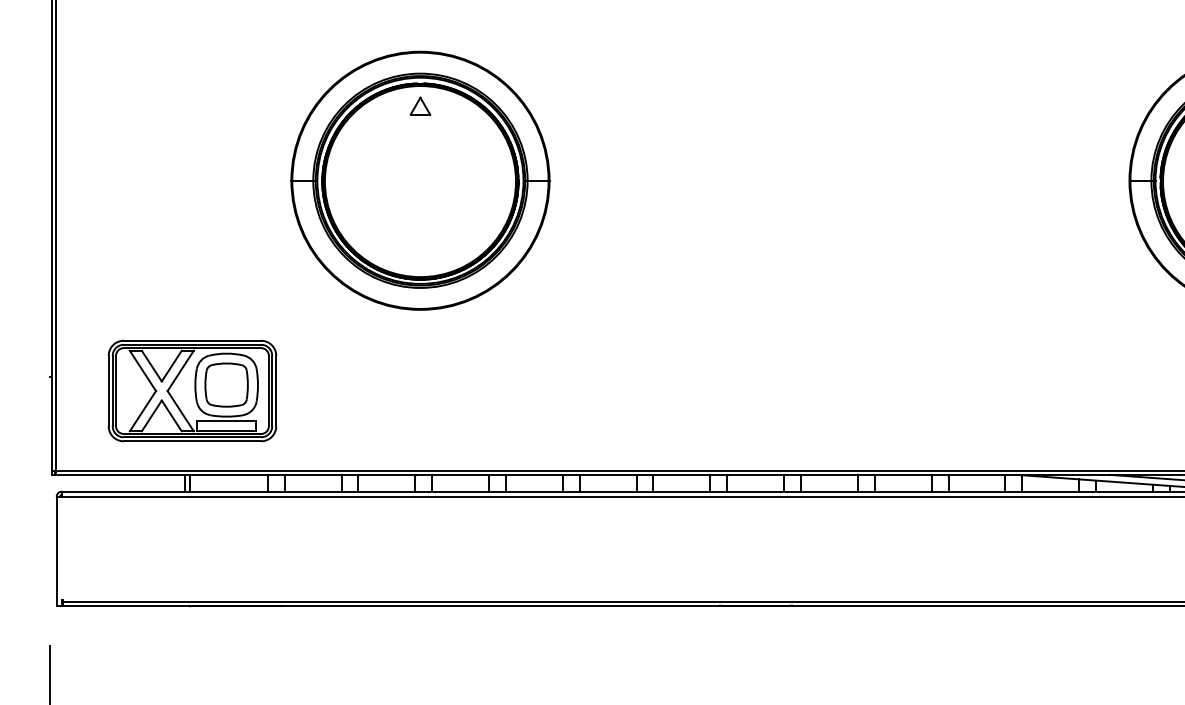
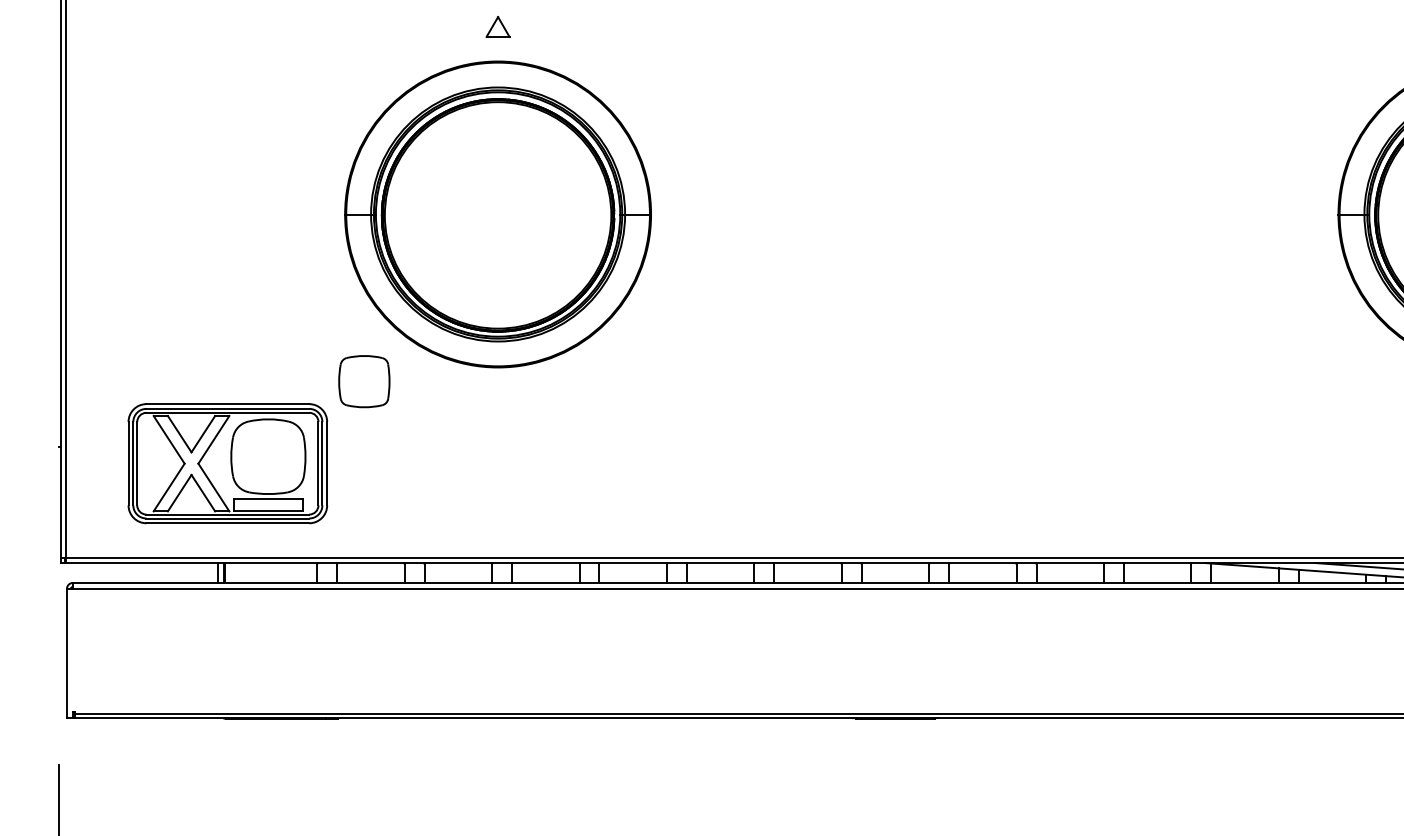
part: (419, 105) -> (497, 26), moved
part: (226, 384) -> (364, 381), moved

